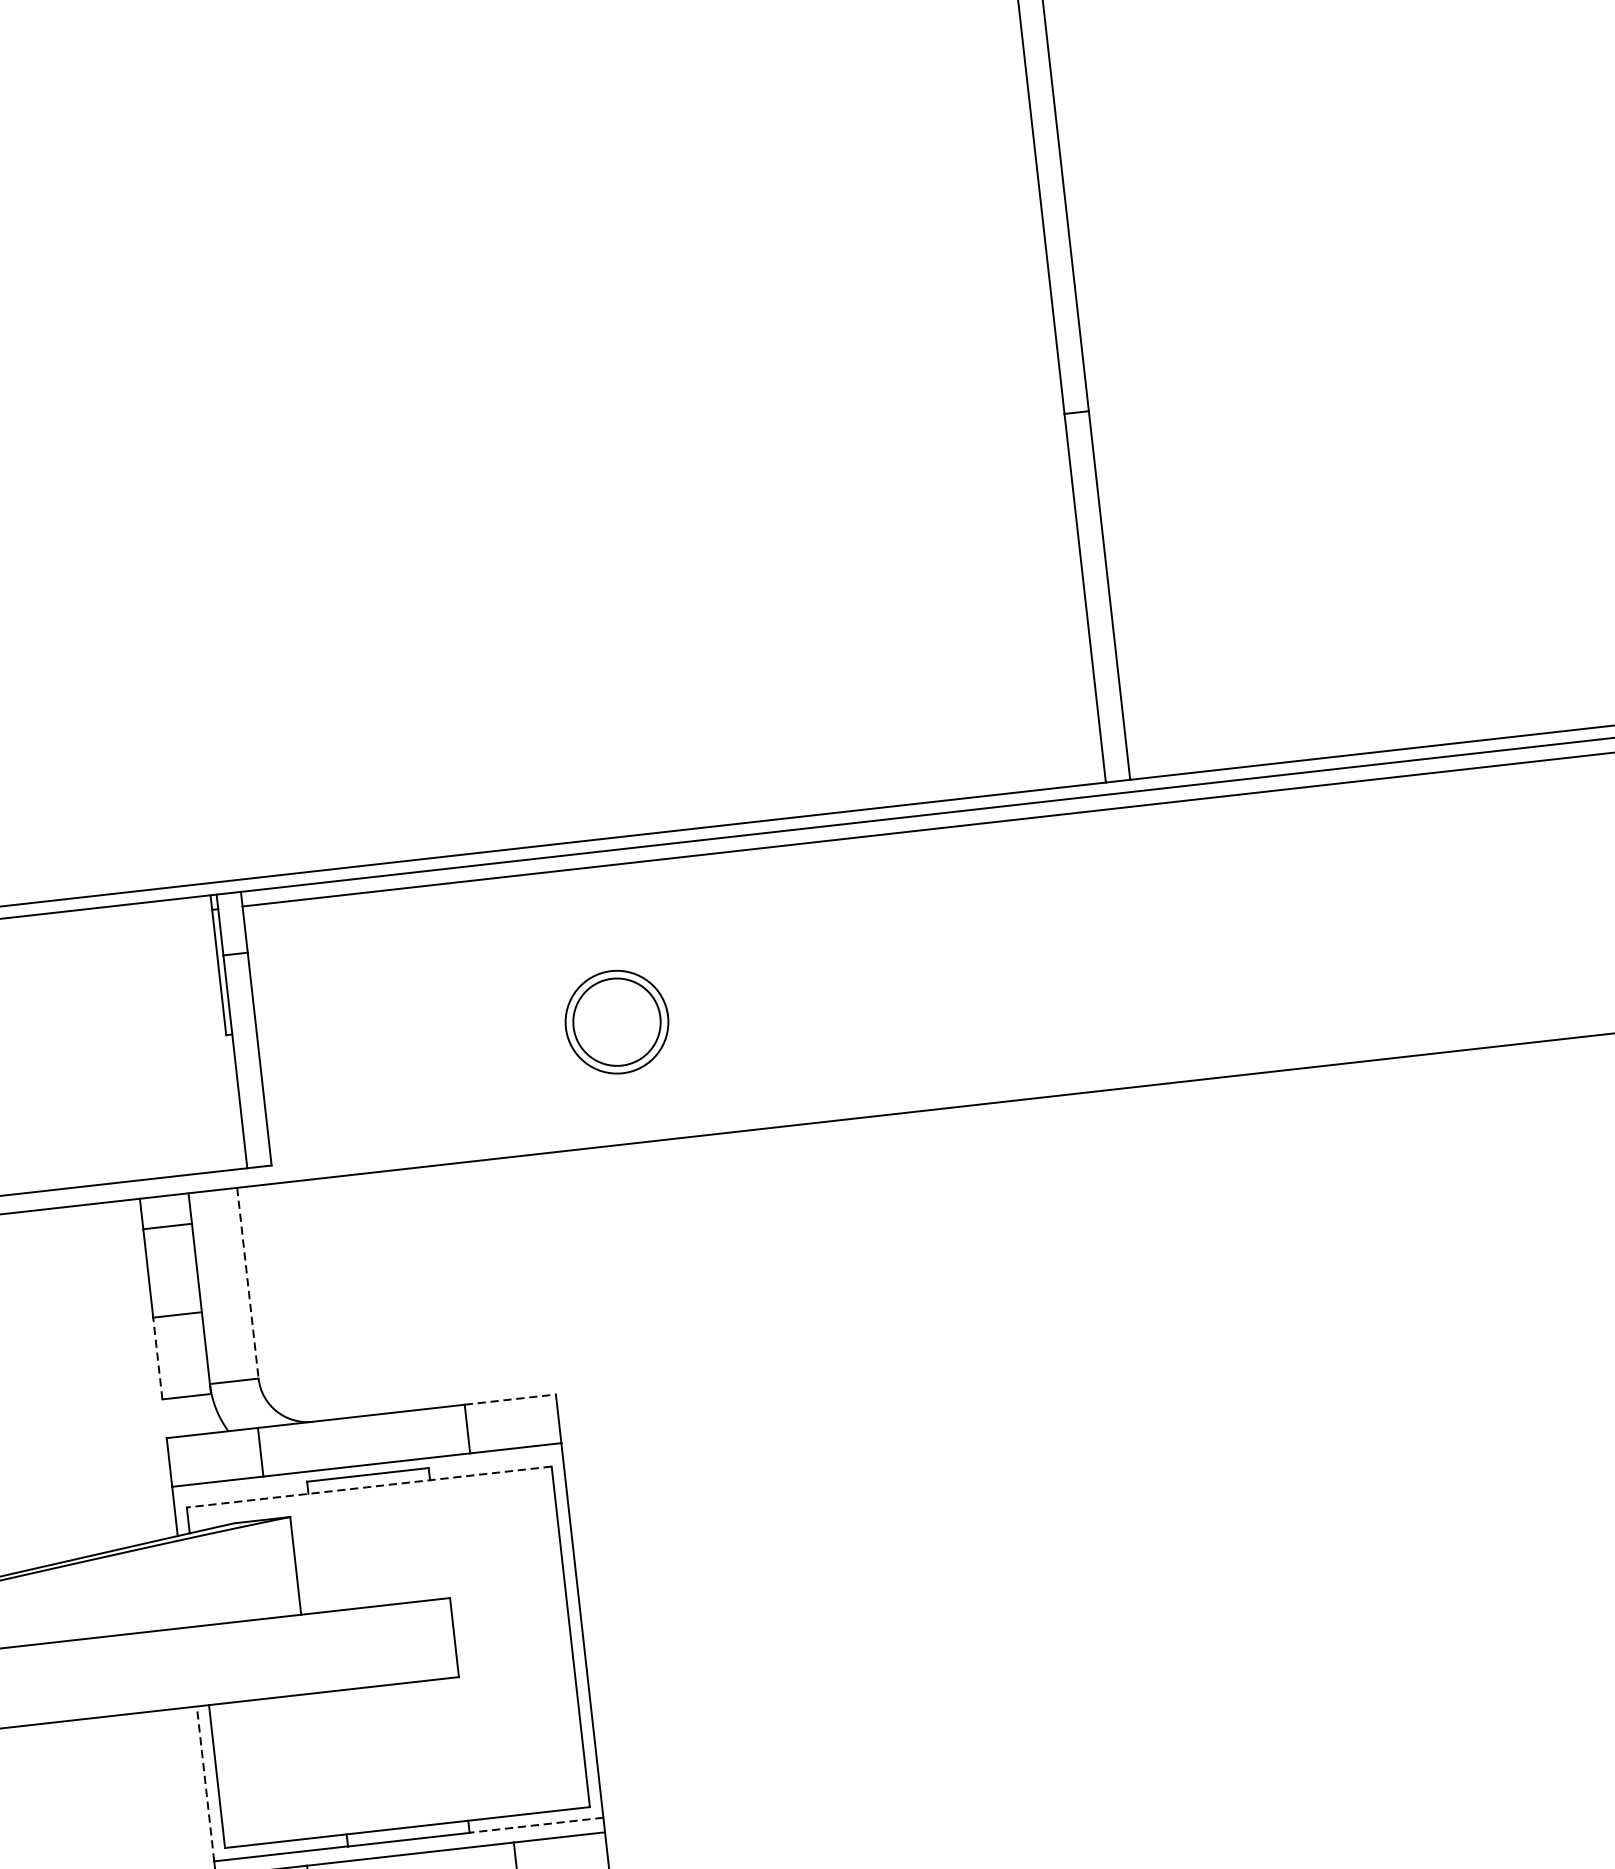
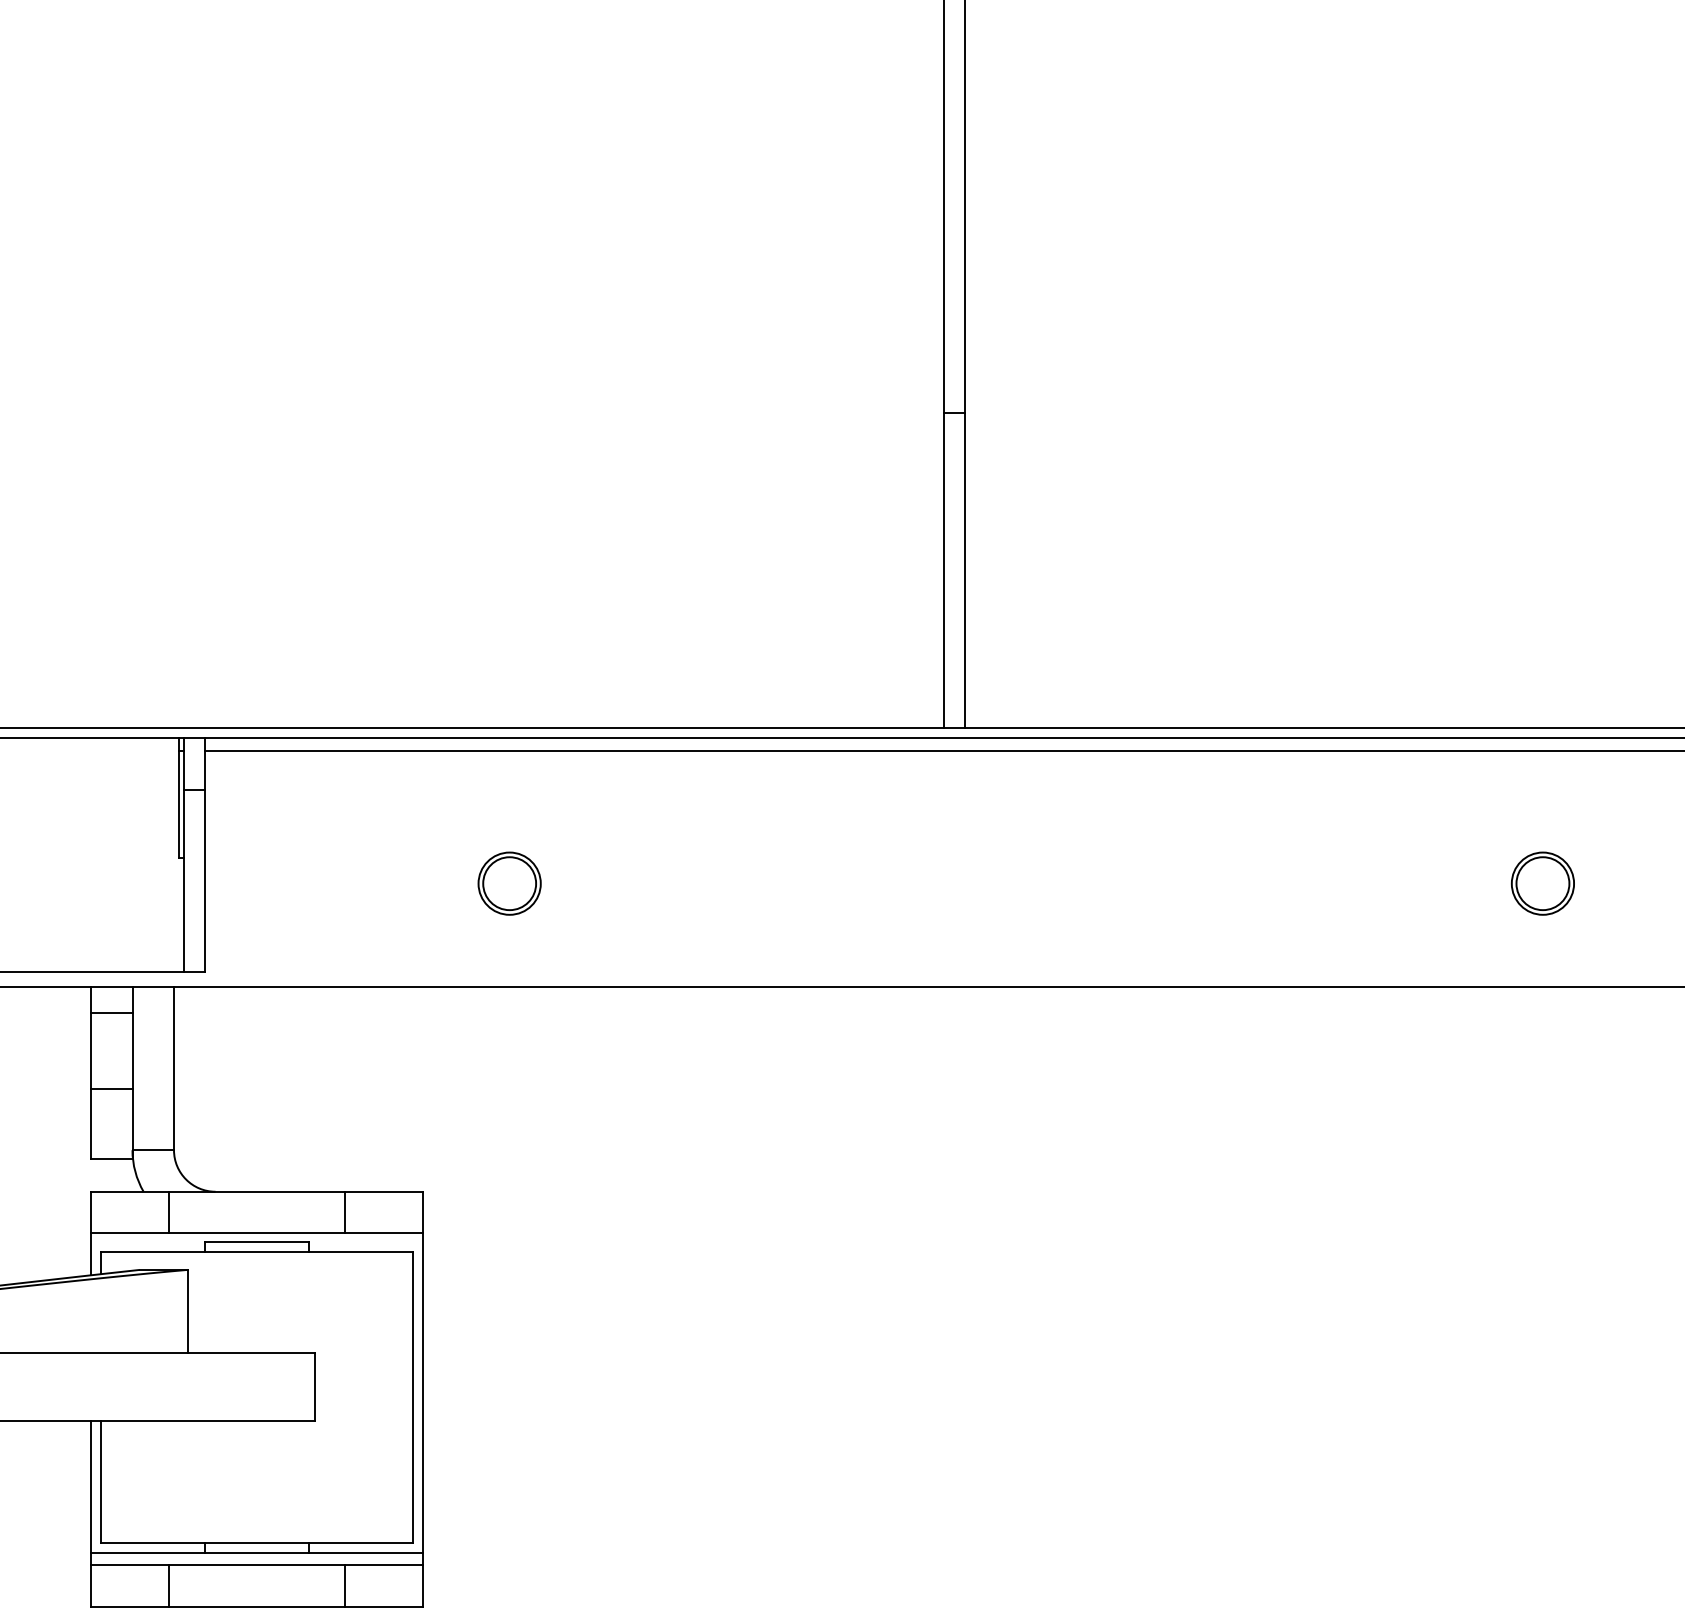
part: (616, 1021) -> (509, 883), size x0.71
line: (248, 1283) -> (174, 1069), dashed -> solid
line: (157, 1358) -> (90, 1123), dashed -> solid
line: (510, 1399) -> (384, 1191), dashed -> solid
line: (369, 1487) -> (257, 1252), dashed -> solid
line: (204, 1783) -> (90, 1486), dashed -> solid
line: (535, 1824) -> (365, 1552), dashed -> solid

